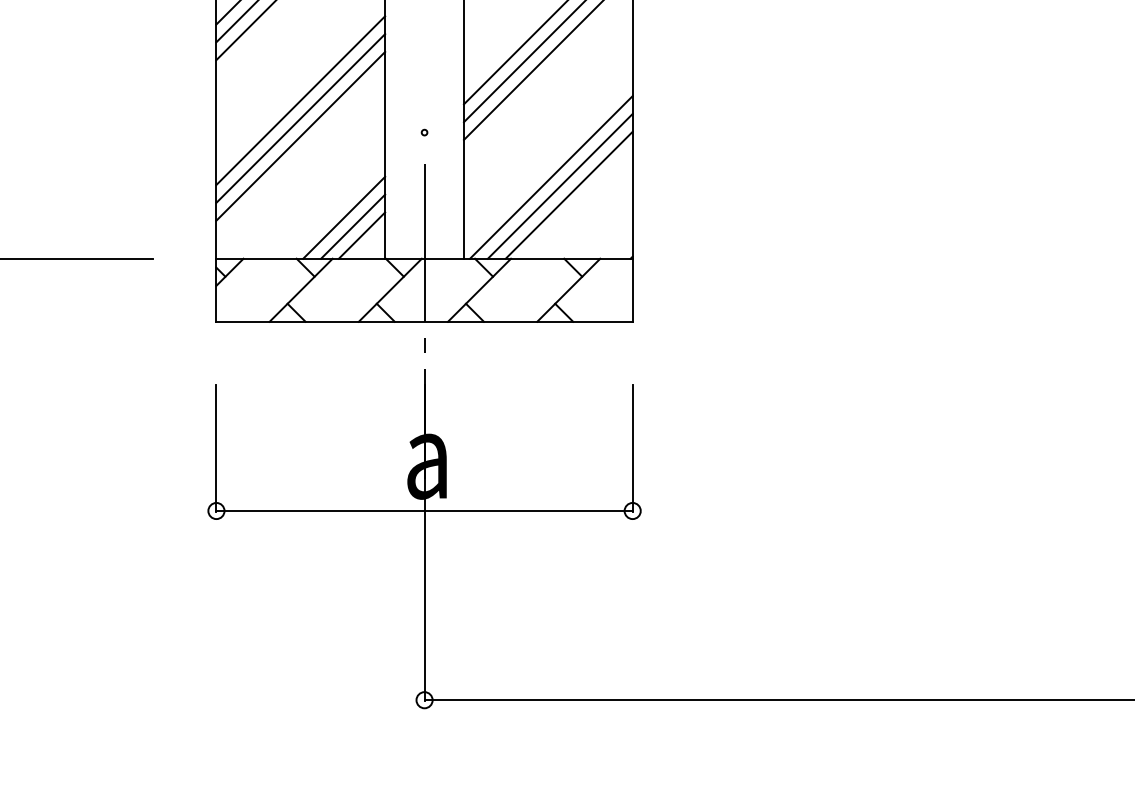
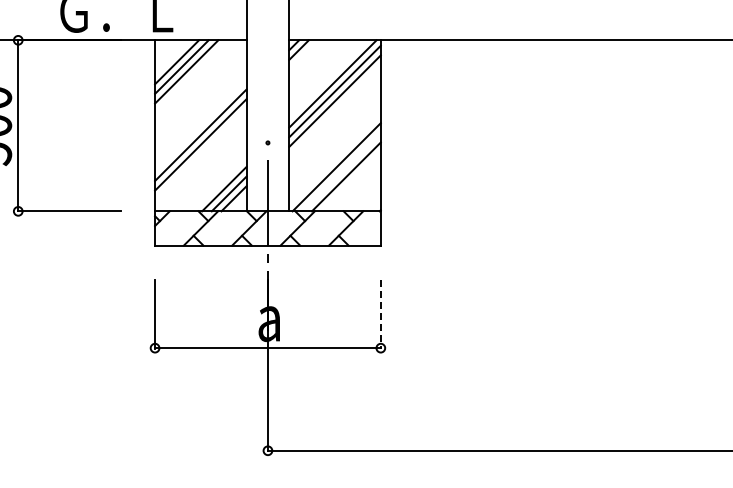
line: (300, 100) -> (200, 125), removed
line: (560, 185) -> (341, 171), removed
line: (632, 448) -> (380, 314), solid -> dashed

